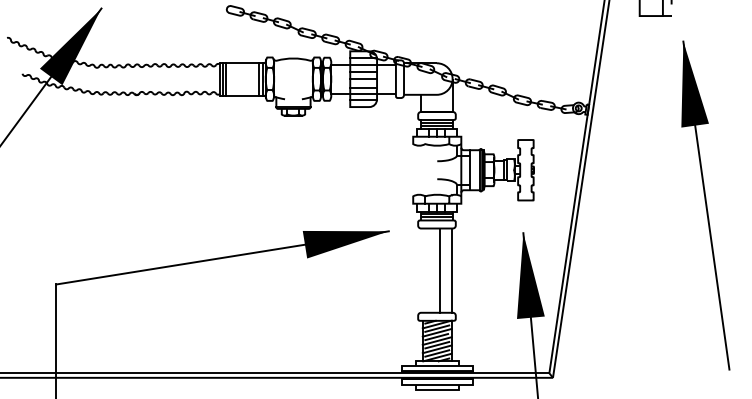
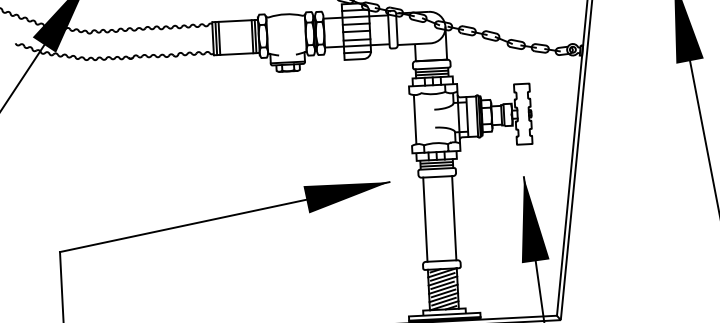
line: (417, 169) -> (414, 118), added
line: (439, 270) -> (425, 219), moved

